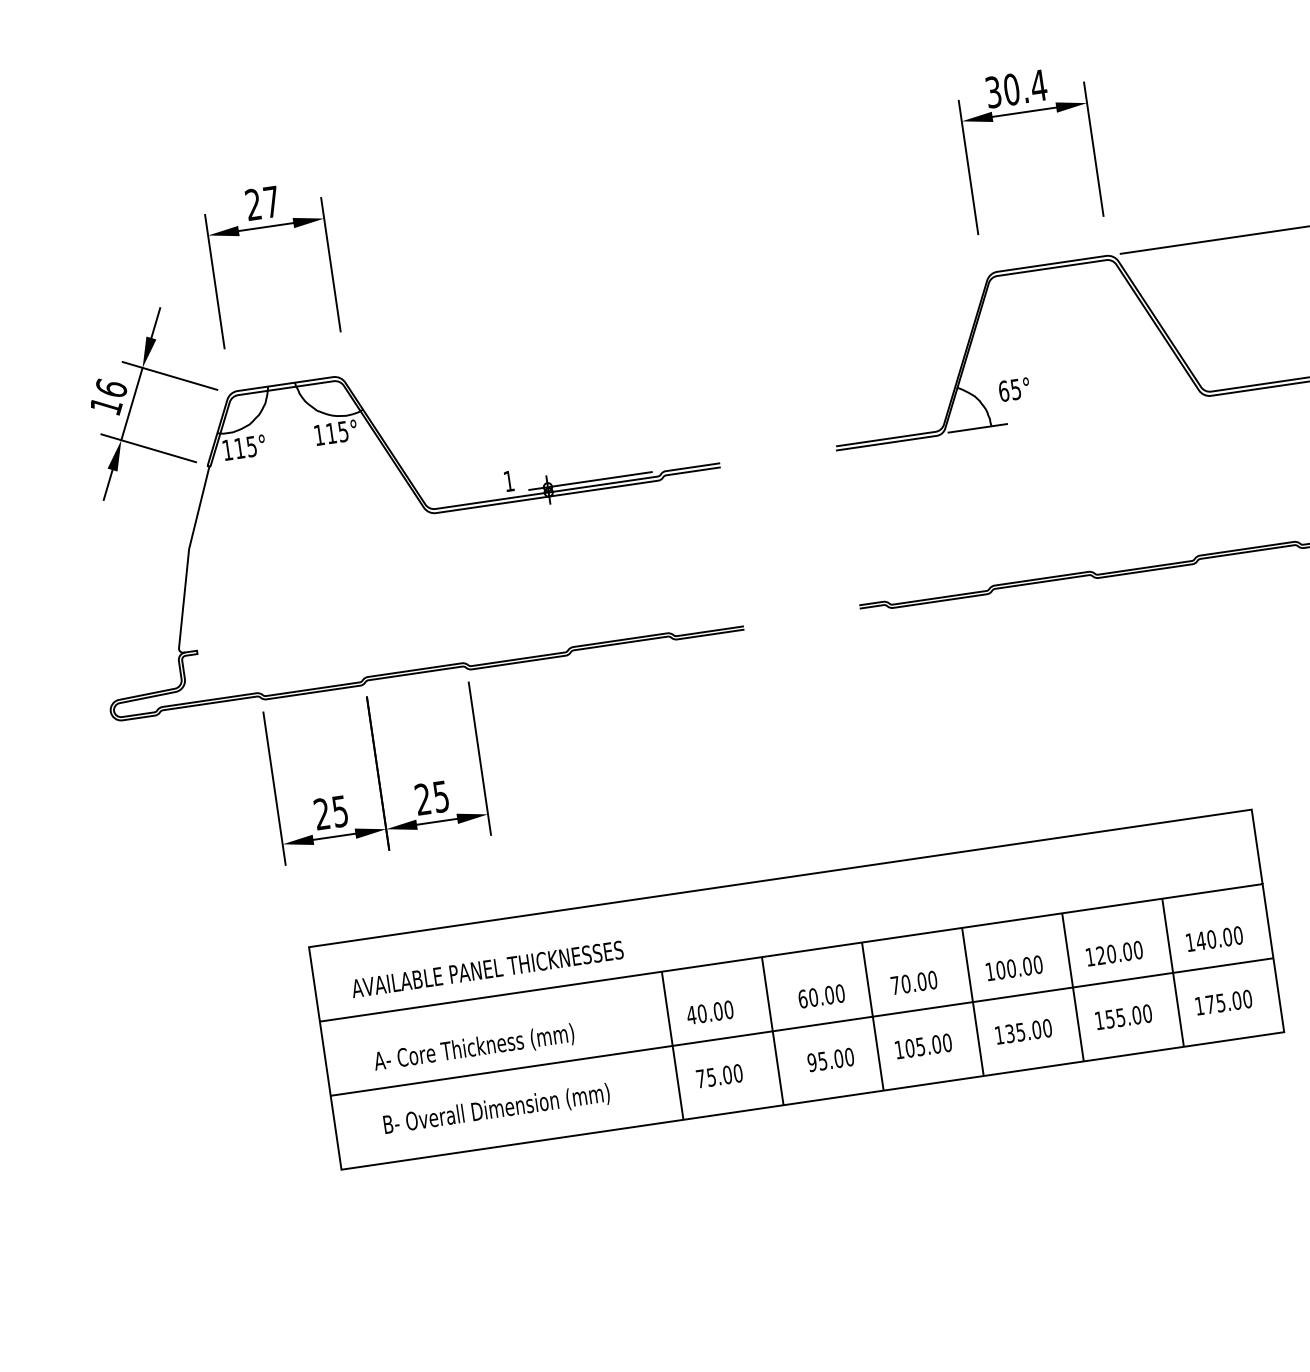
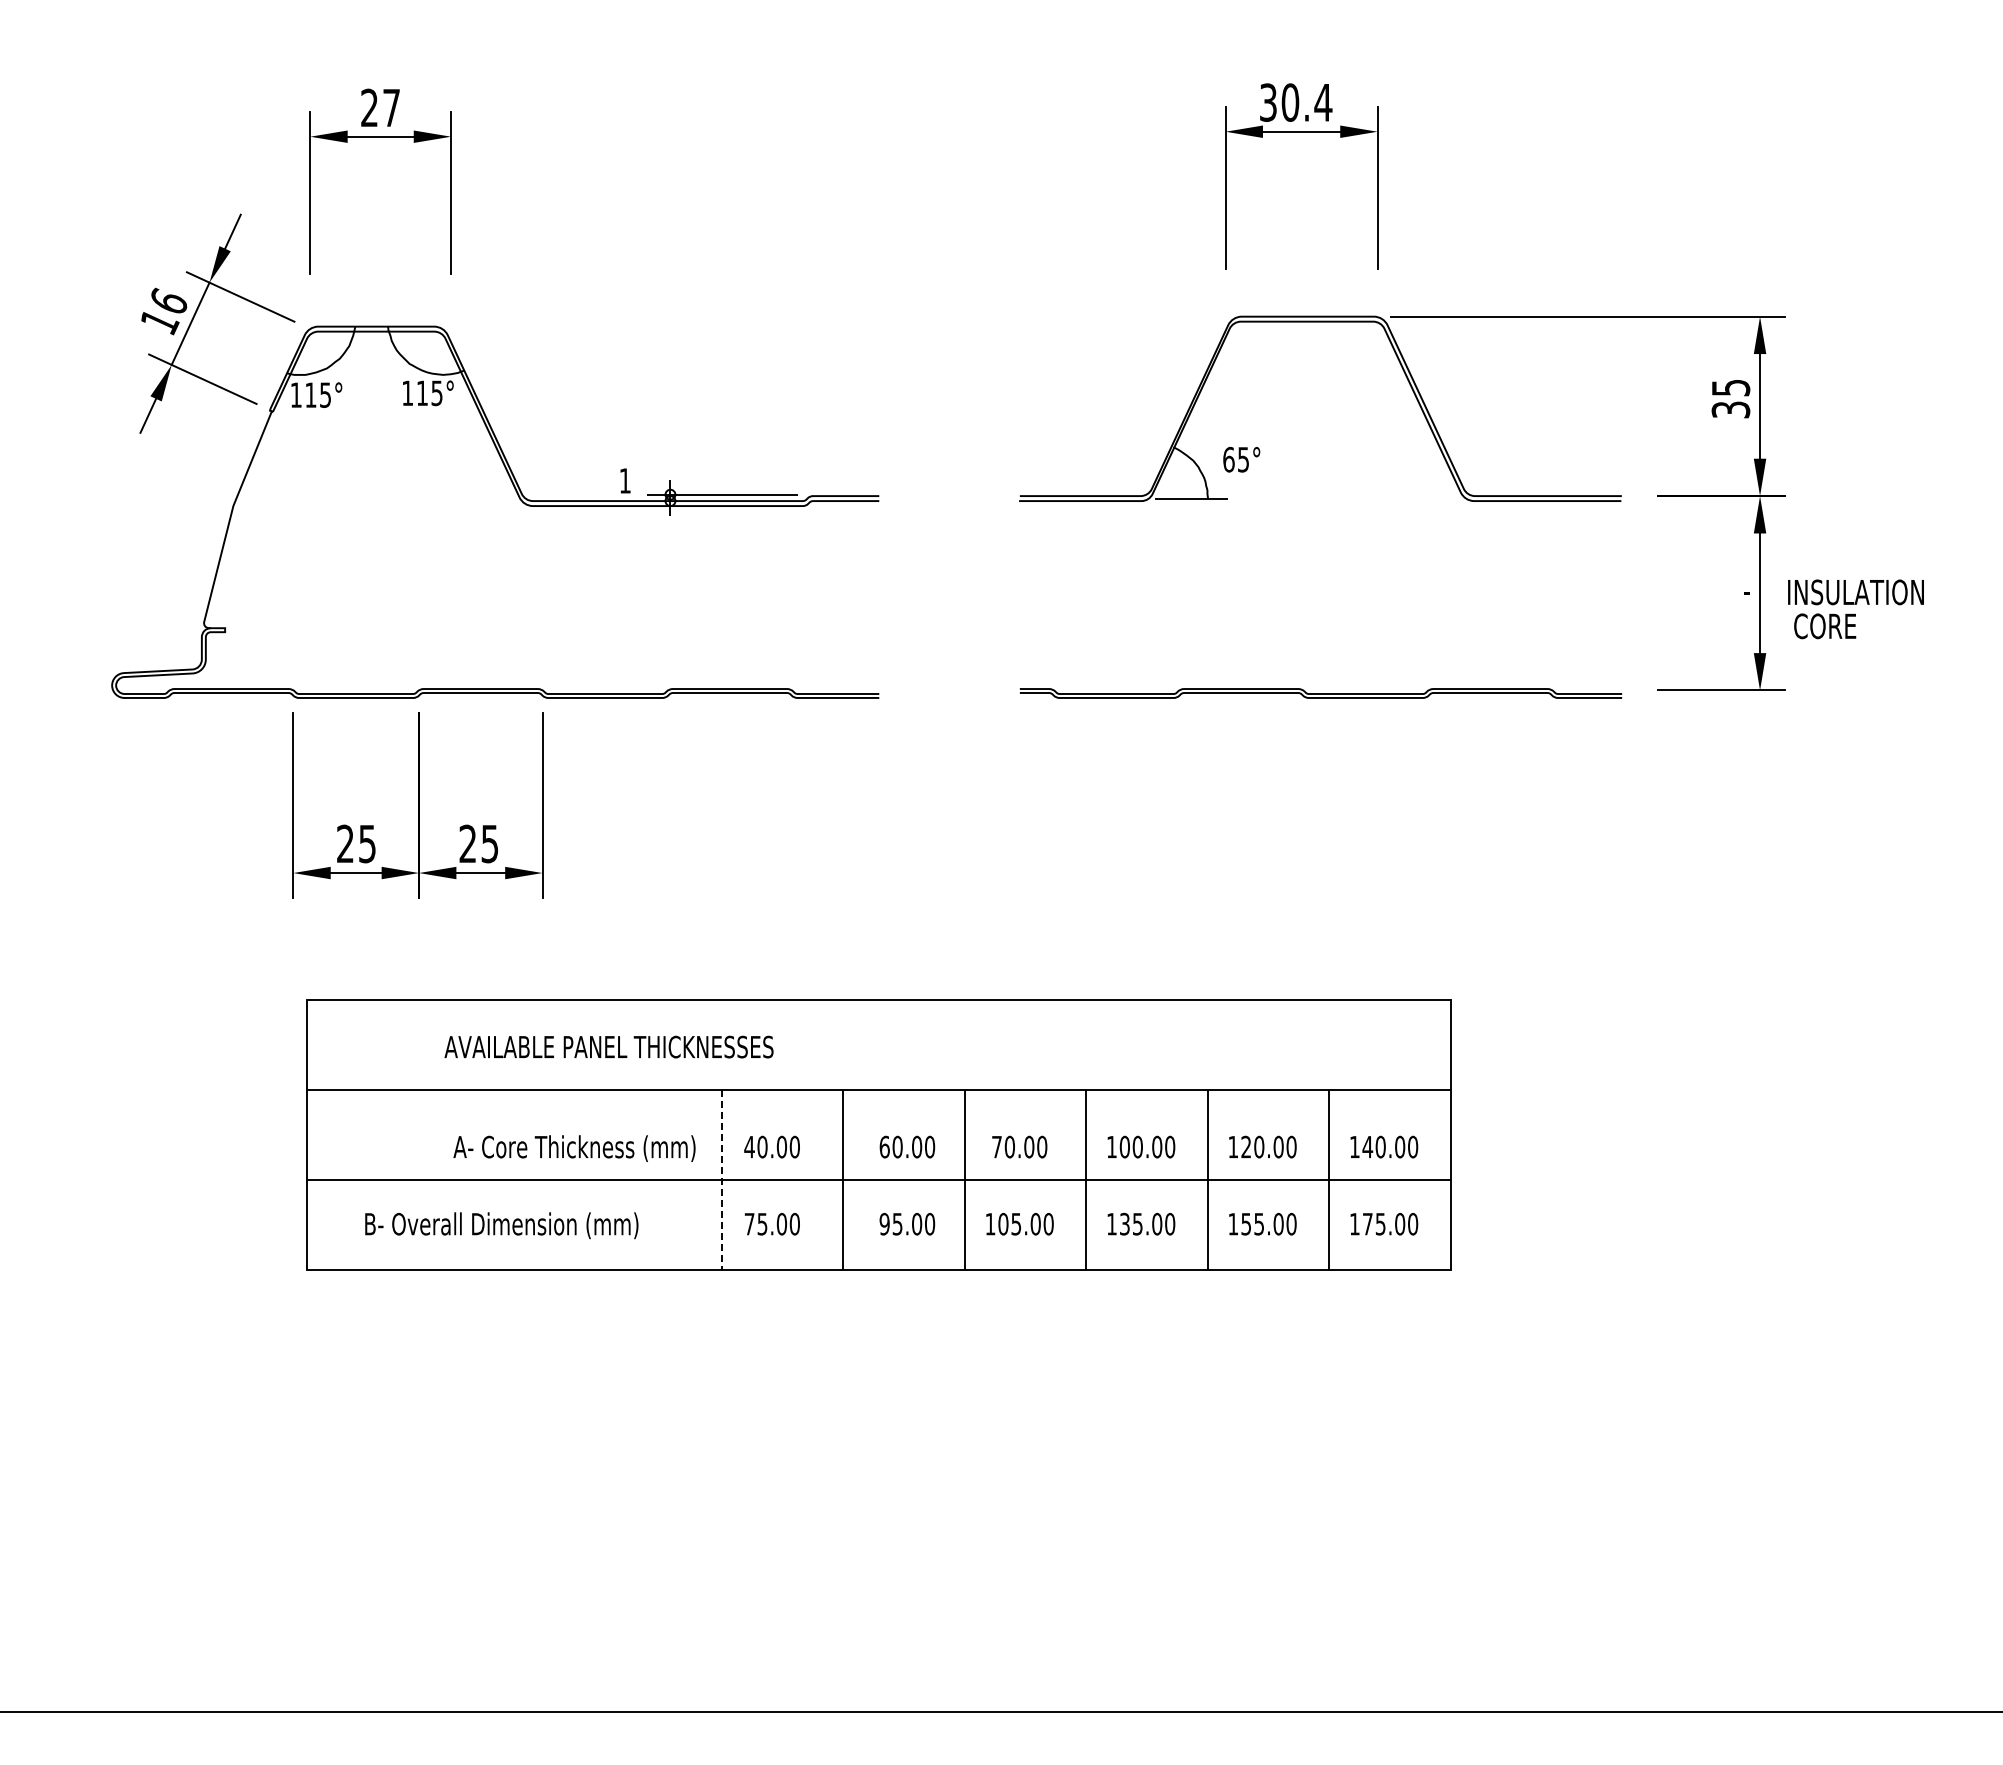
text: (486, 968) -> (608, 1046), moved
line: (672, 1046) -> (721, 1180), solid -> dashed
text: (474, 1048) -> (574, 1148), moved

